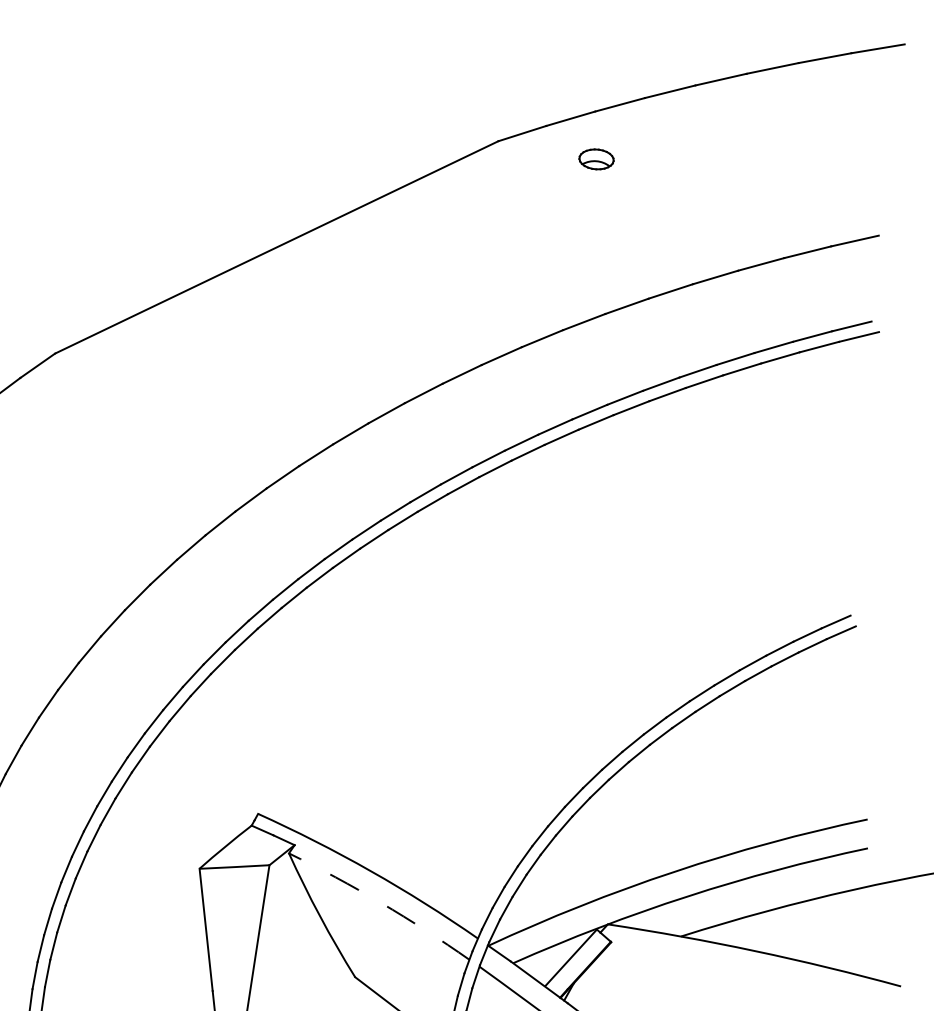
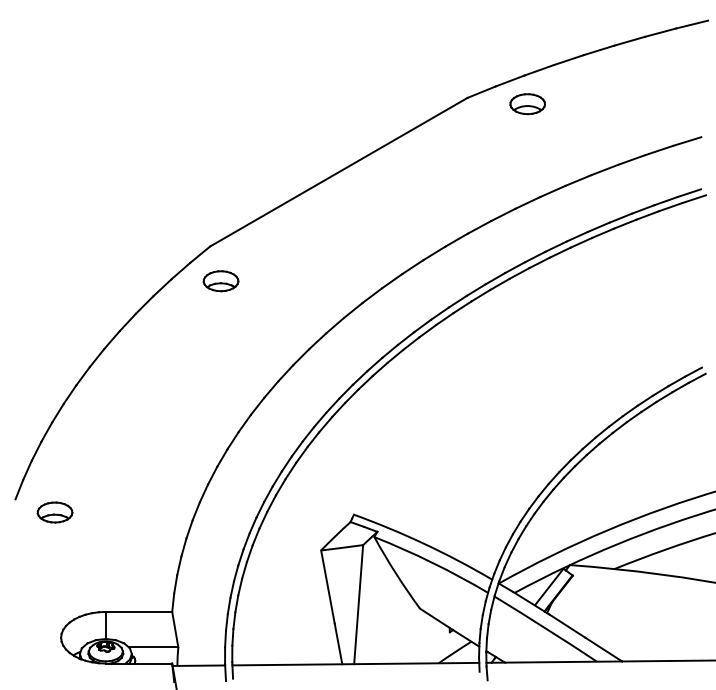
part: (596, 159) -> (527, 104), size x1.67
part: (67, 412) -> (220, 281), added
arc: (381, 902) -> (432, 562), dashed -> solid

